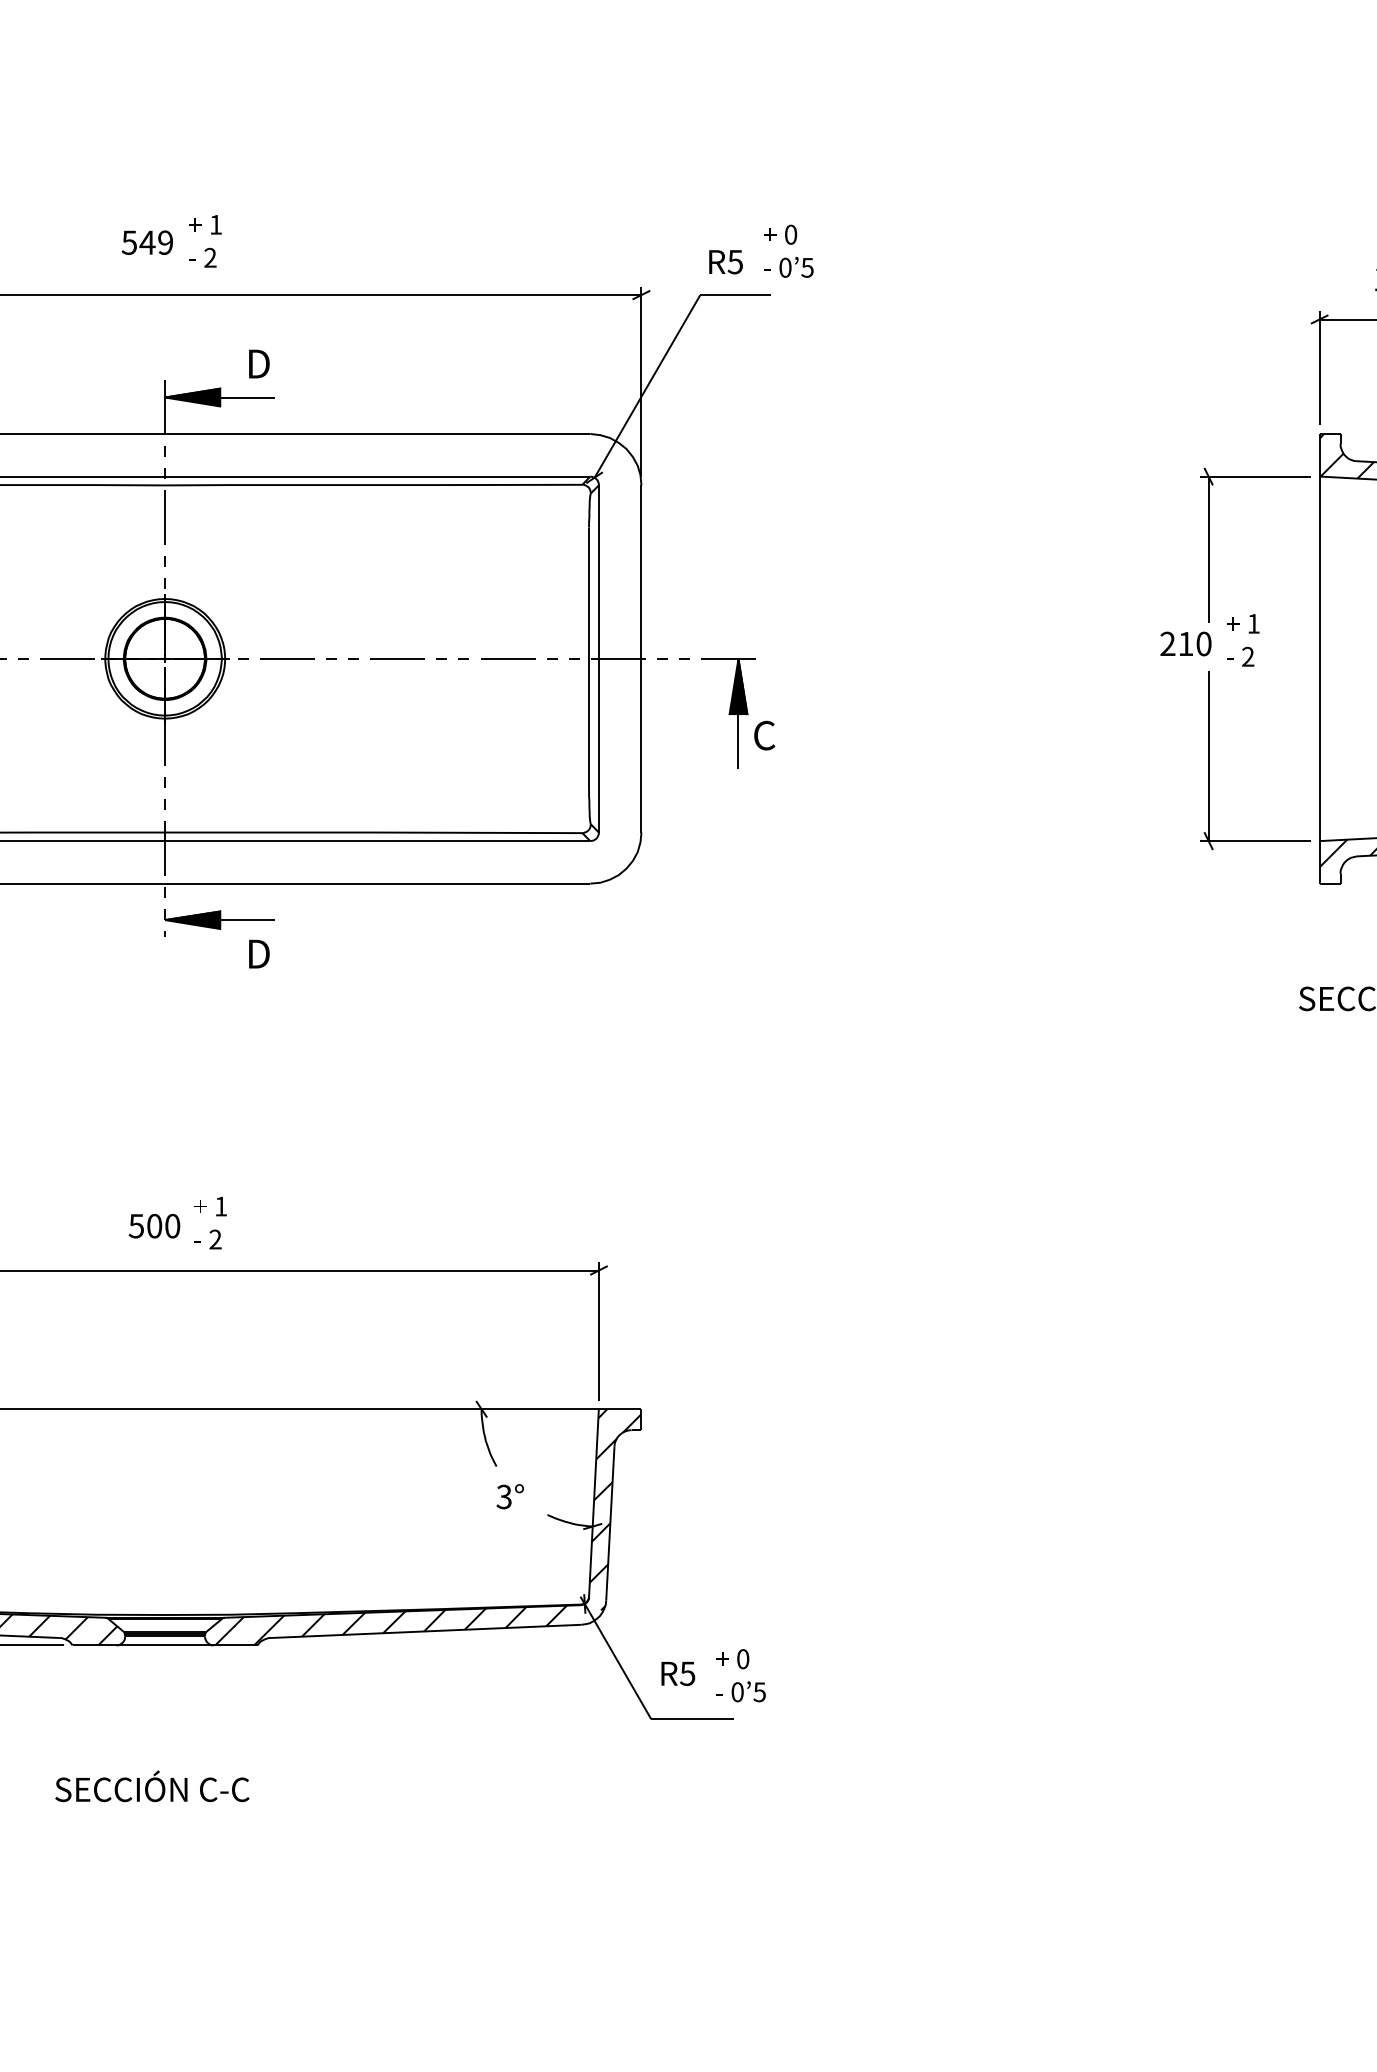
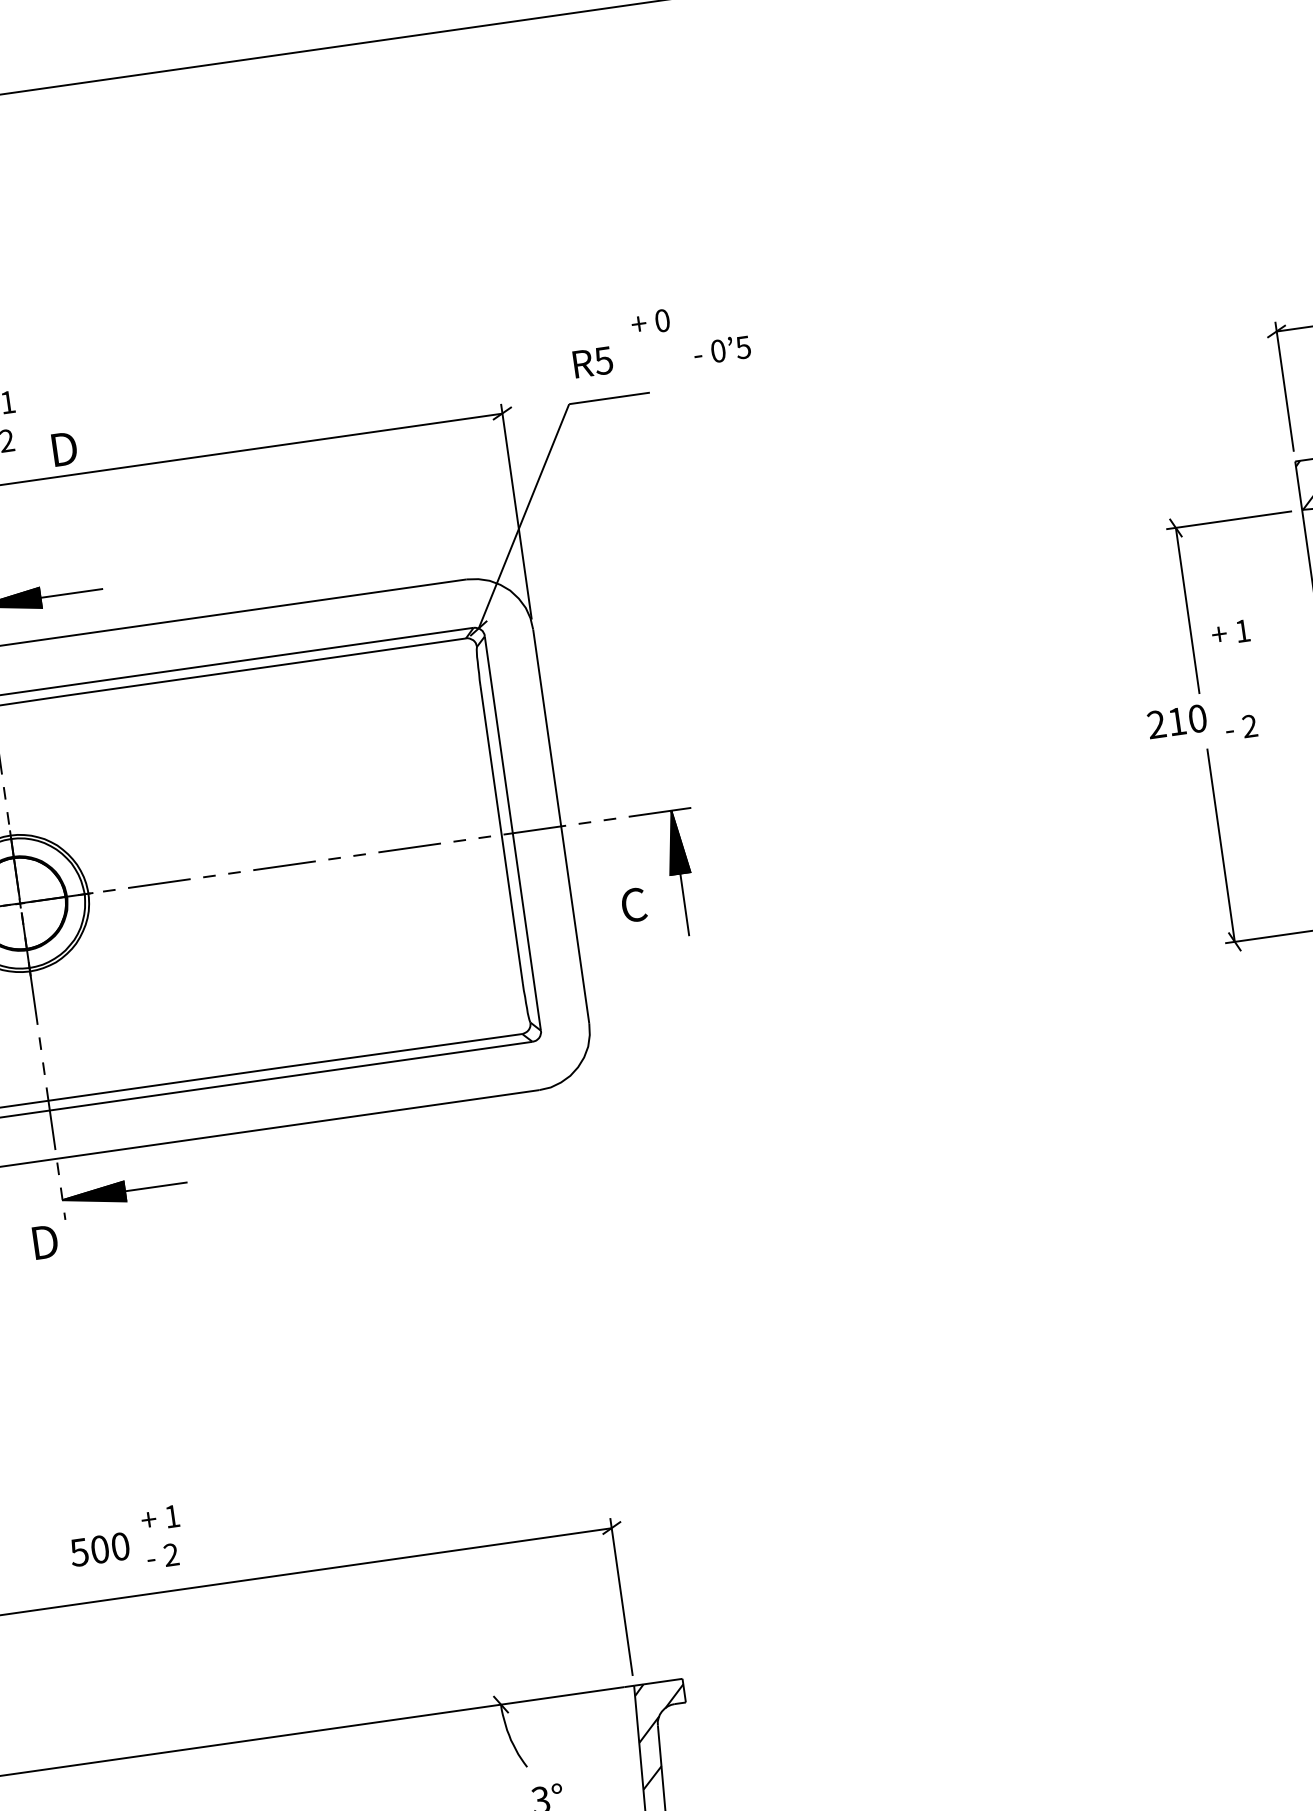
text: (788, 266) -> (721, 349), moved
text: (259, 363) -> (64, 448), moved
text: (1243, 623) -> (1231, 632), moved
text: (764, 735) -> (633, 905), moved
text: (259, 953) -> (45, 1241), moved

